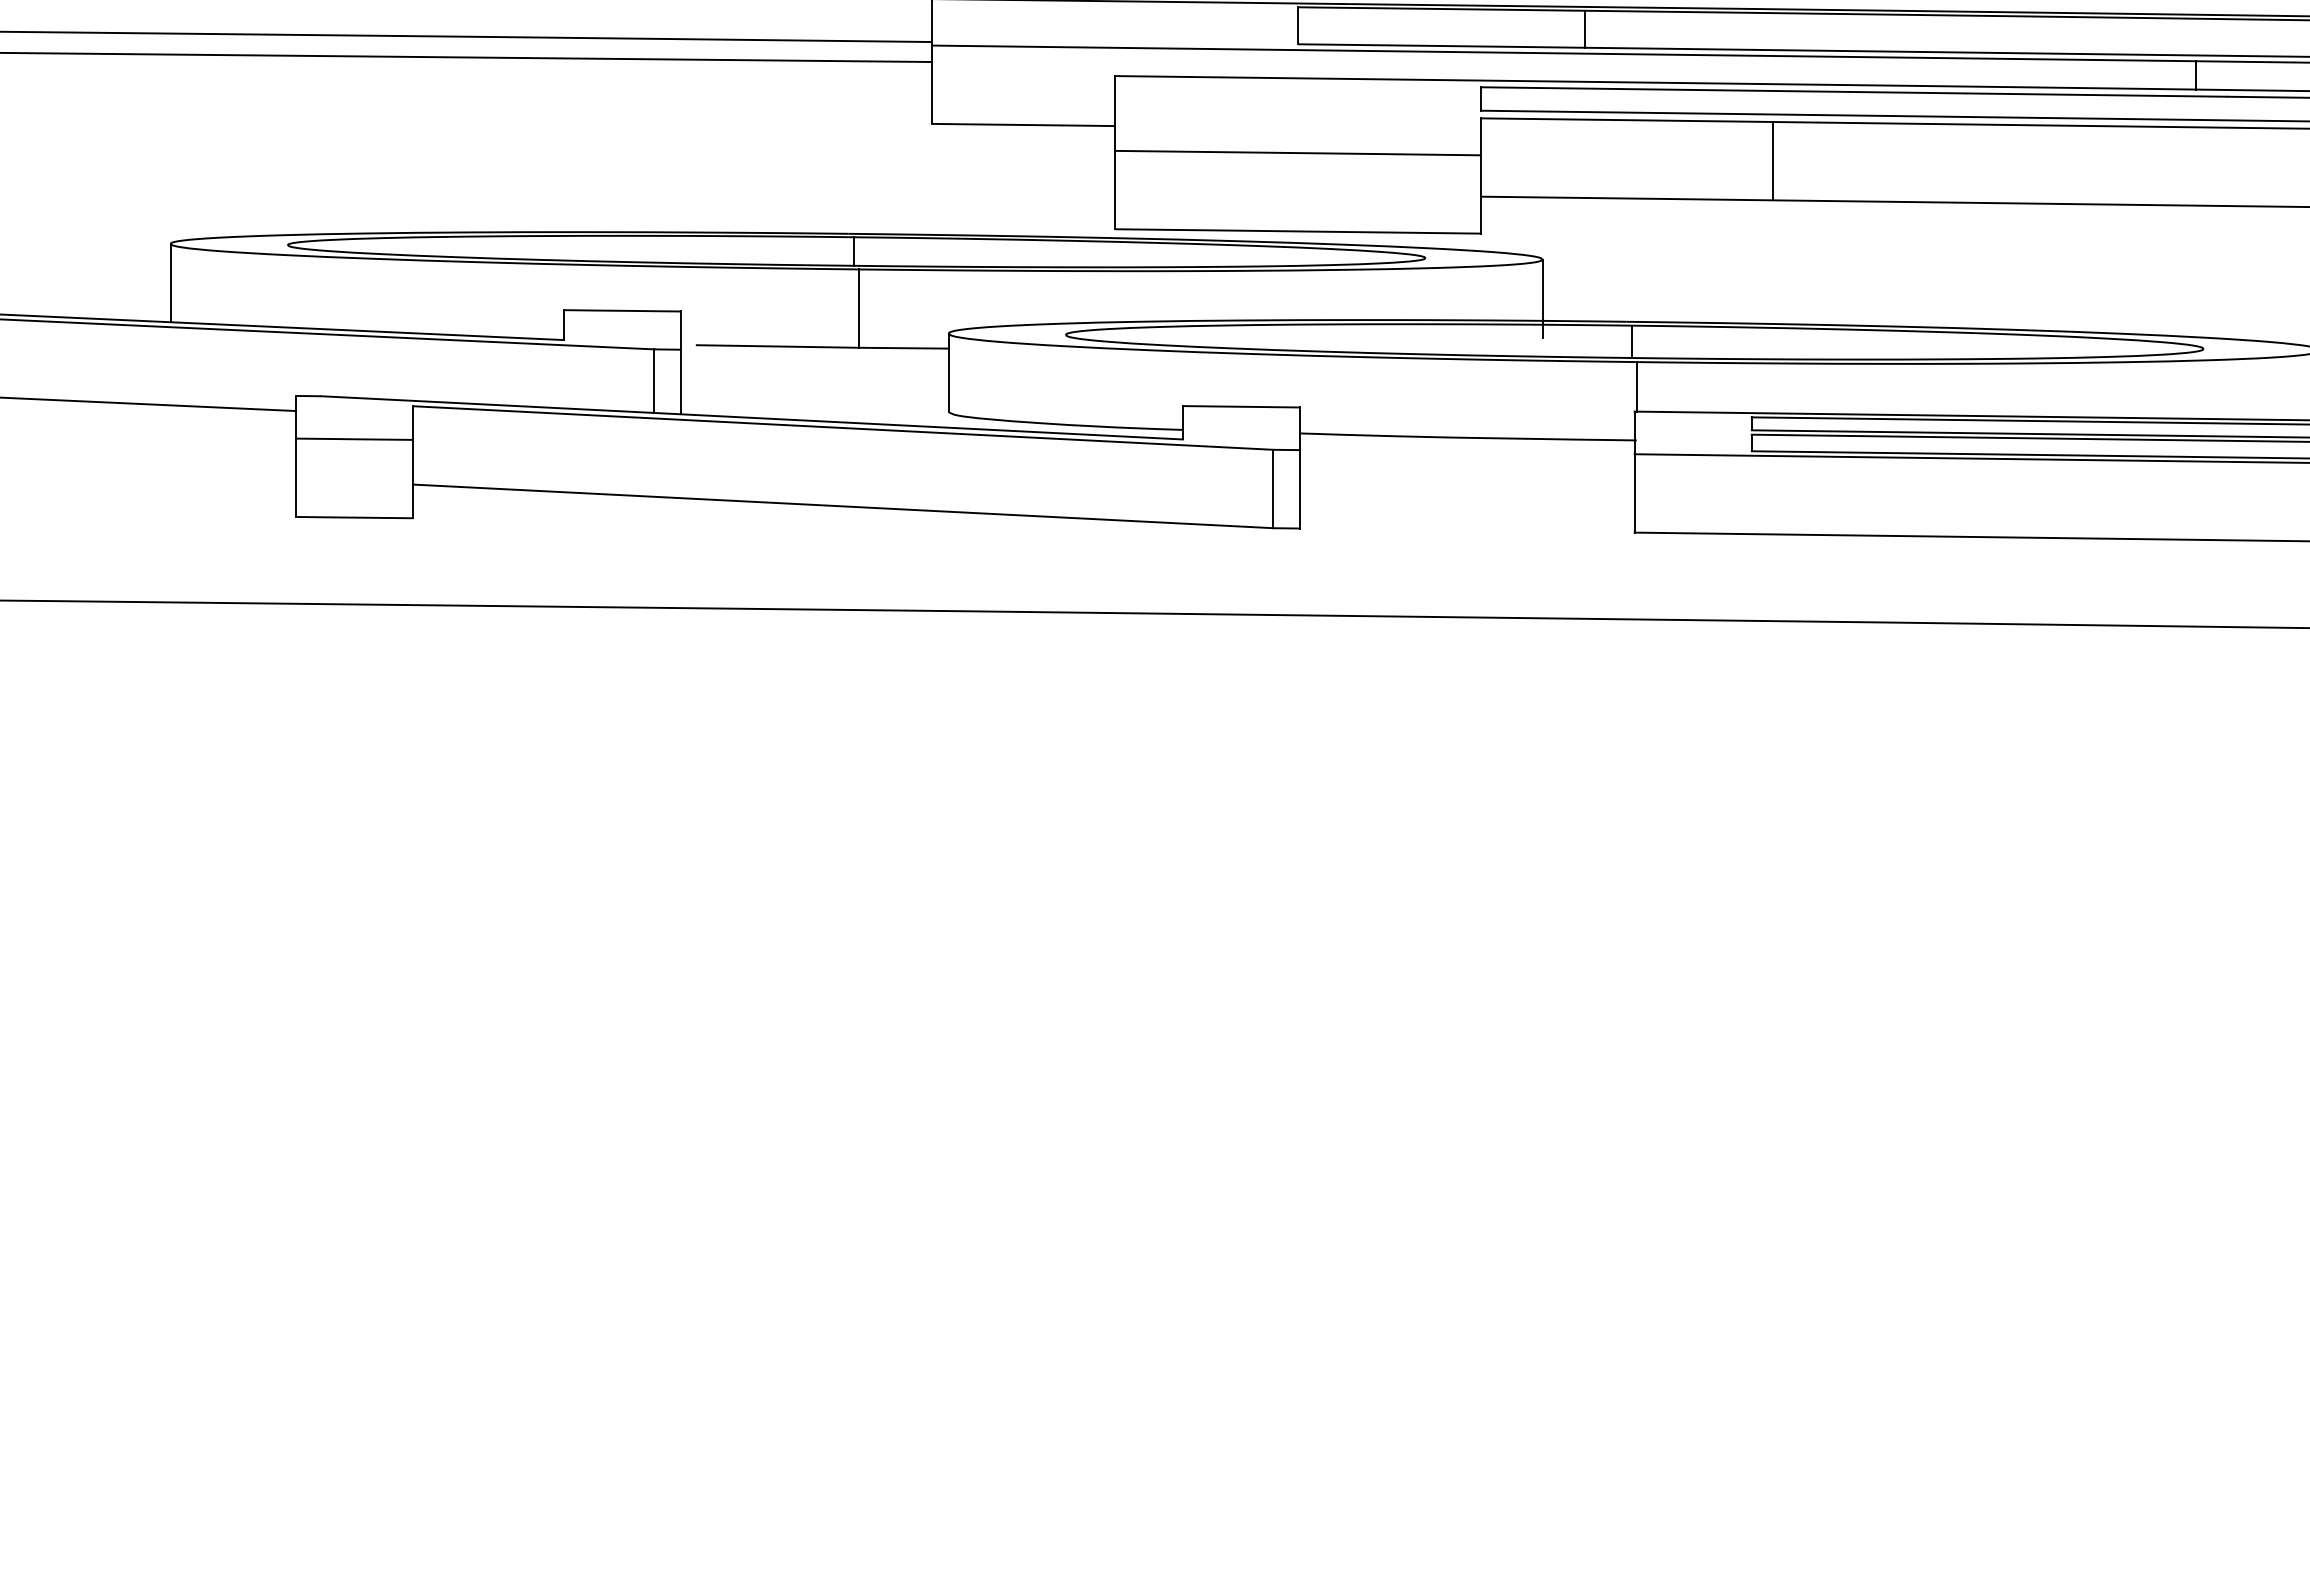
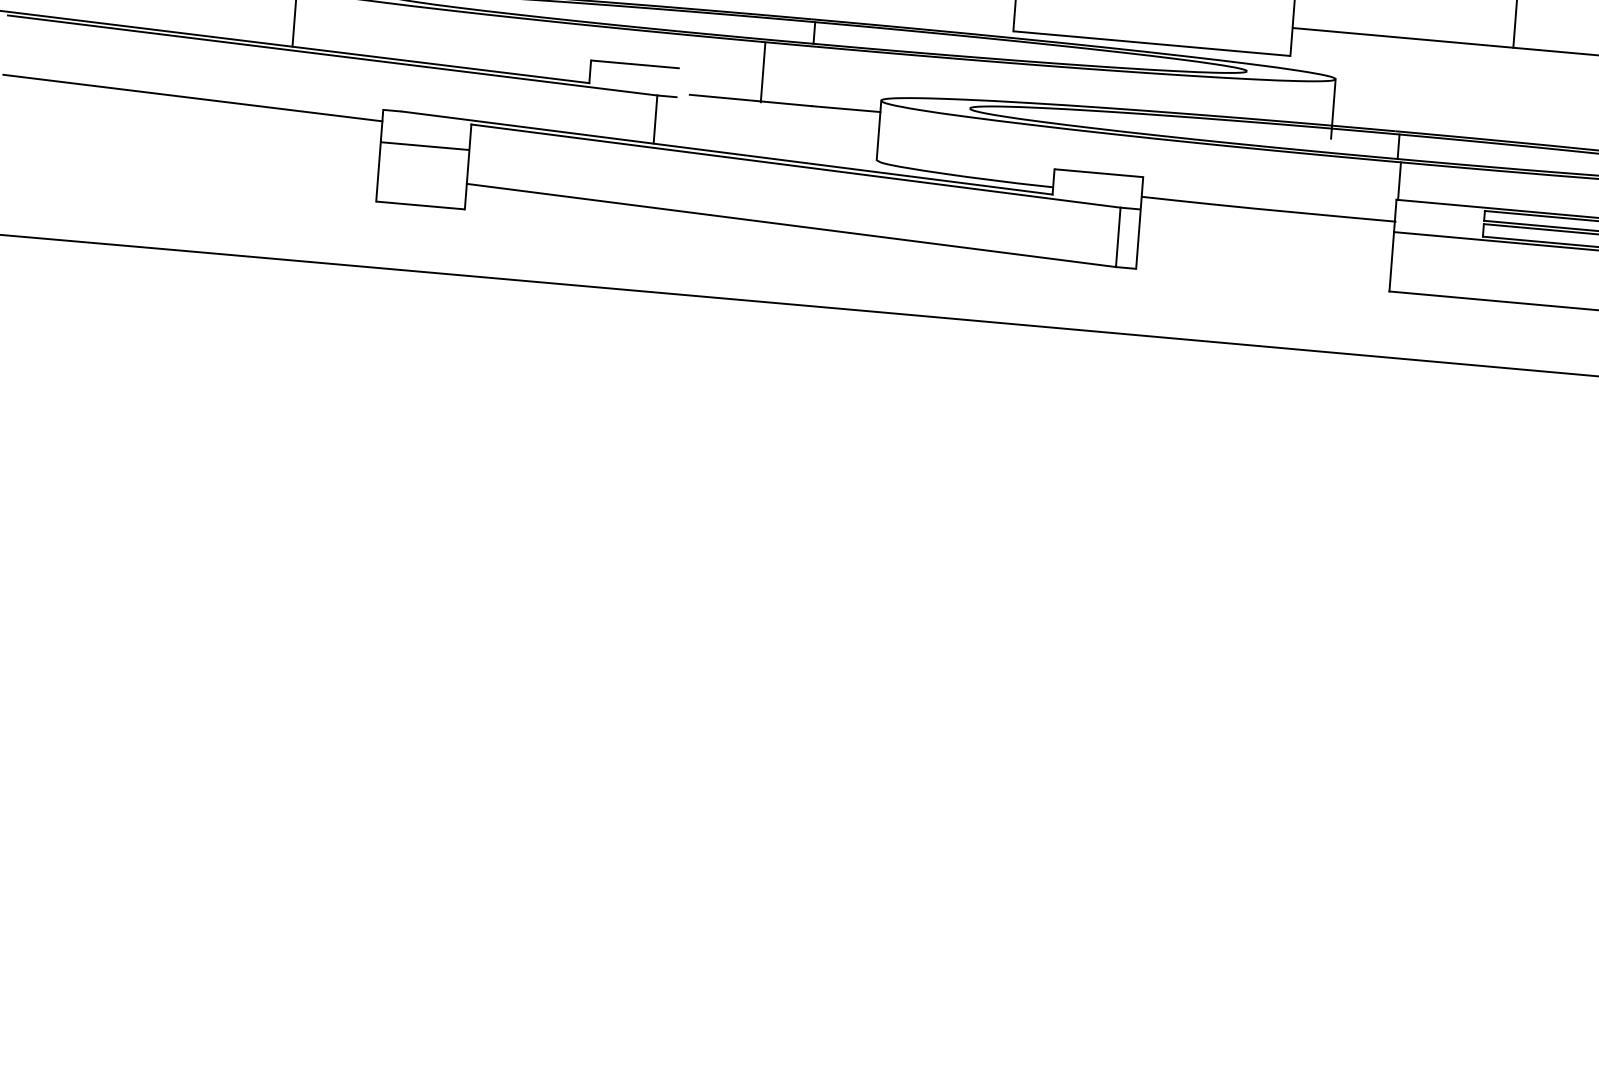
line: (858, 308) -> (762, 72), moved
line: (680, 362) -> (676, 106), removed

